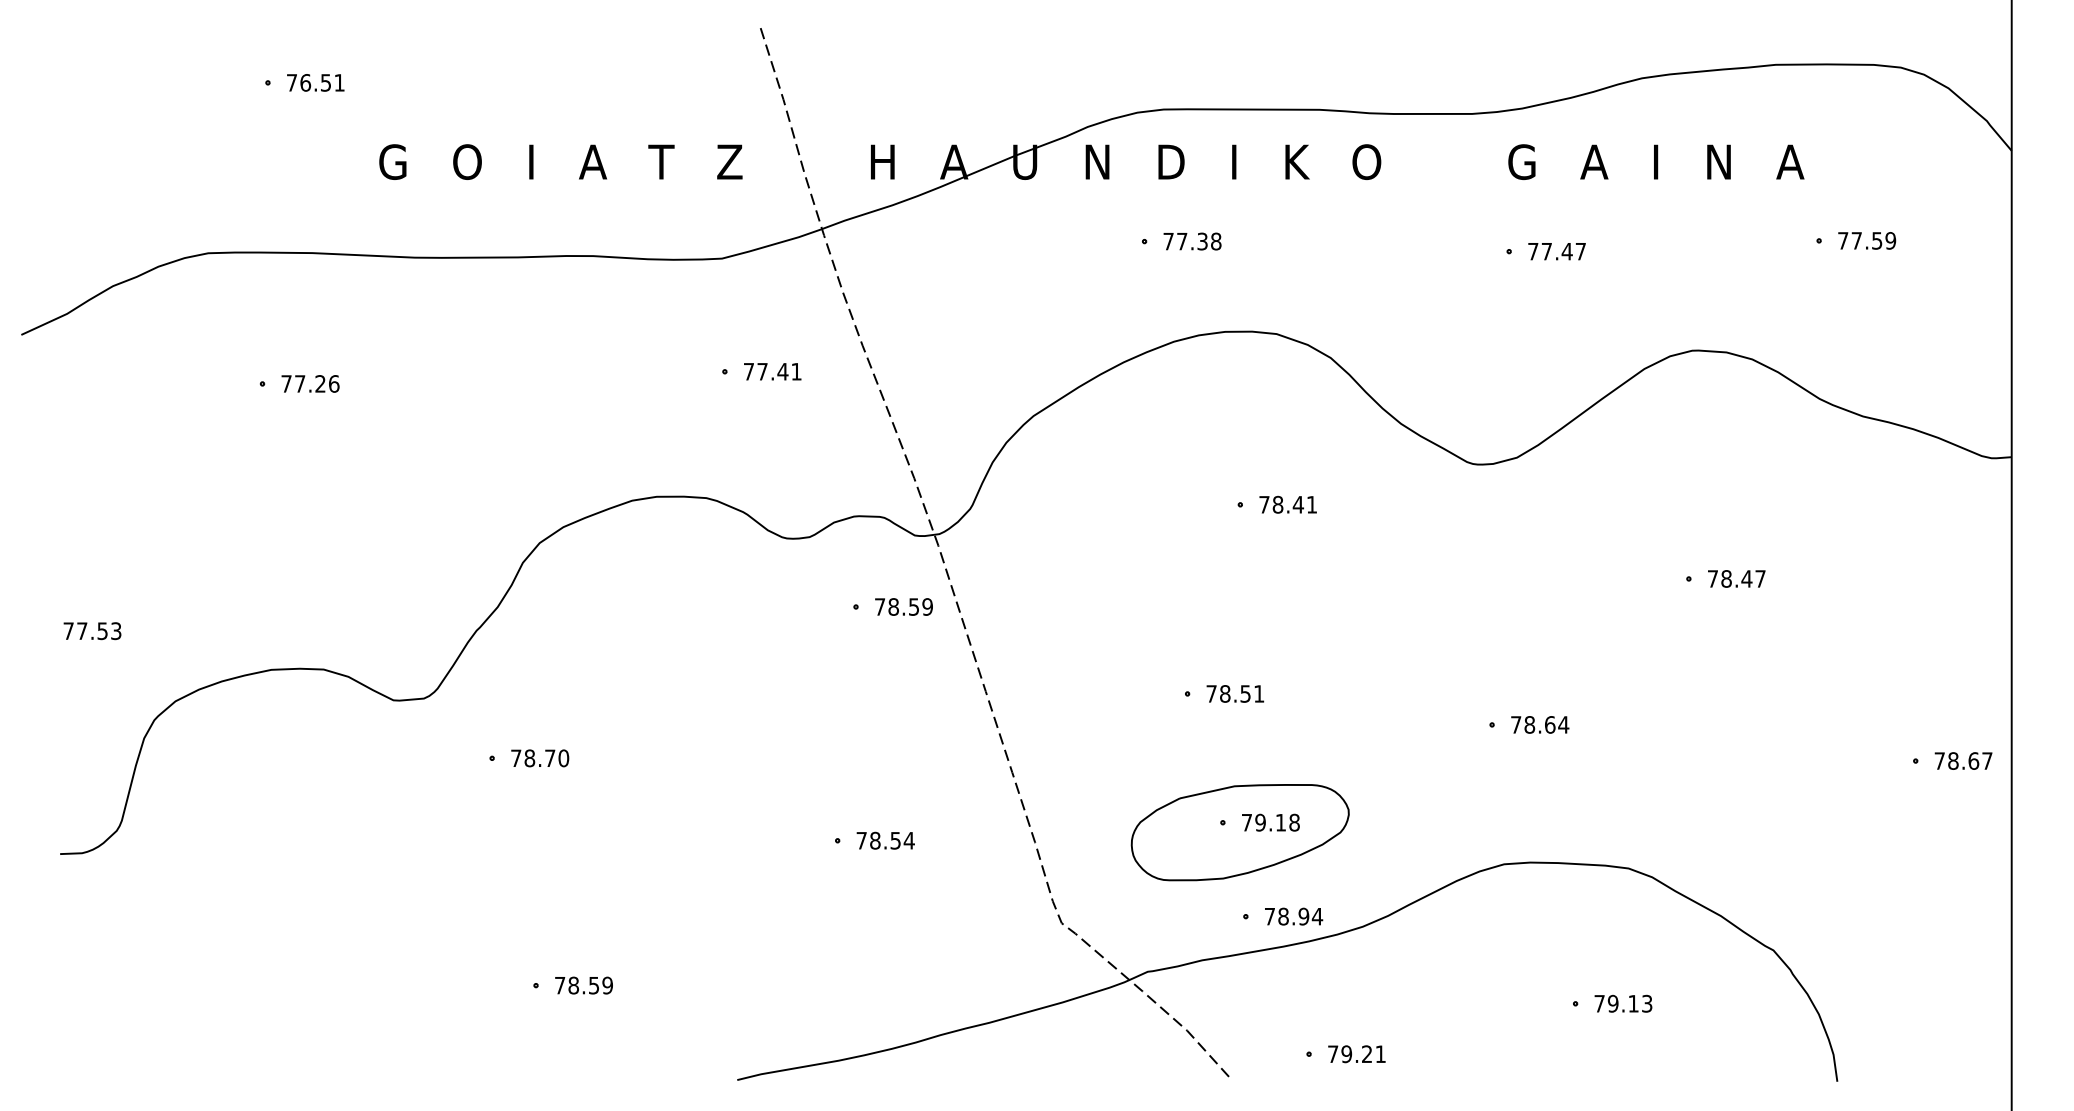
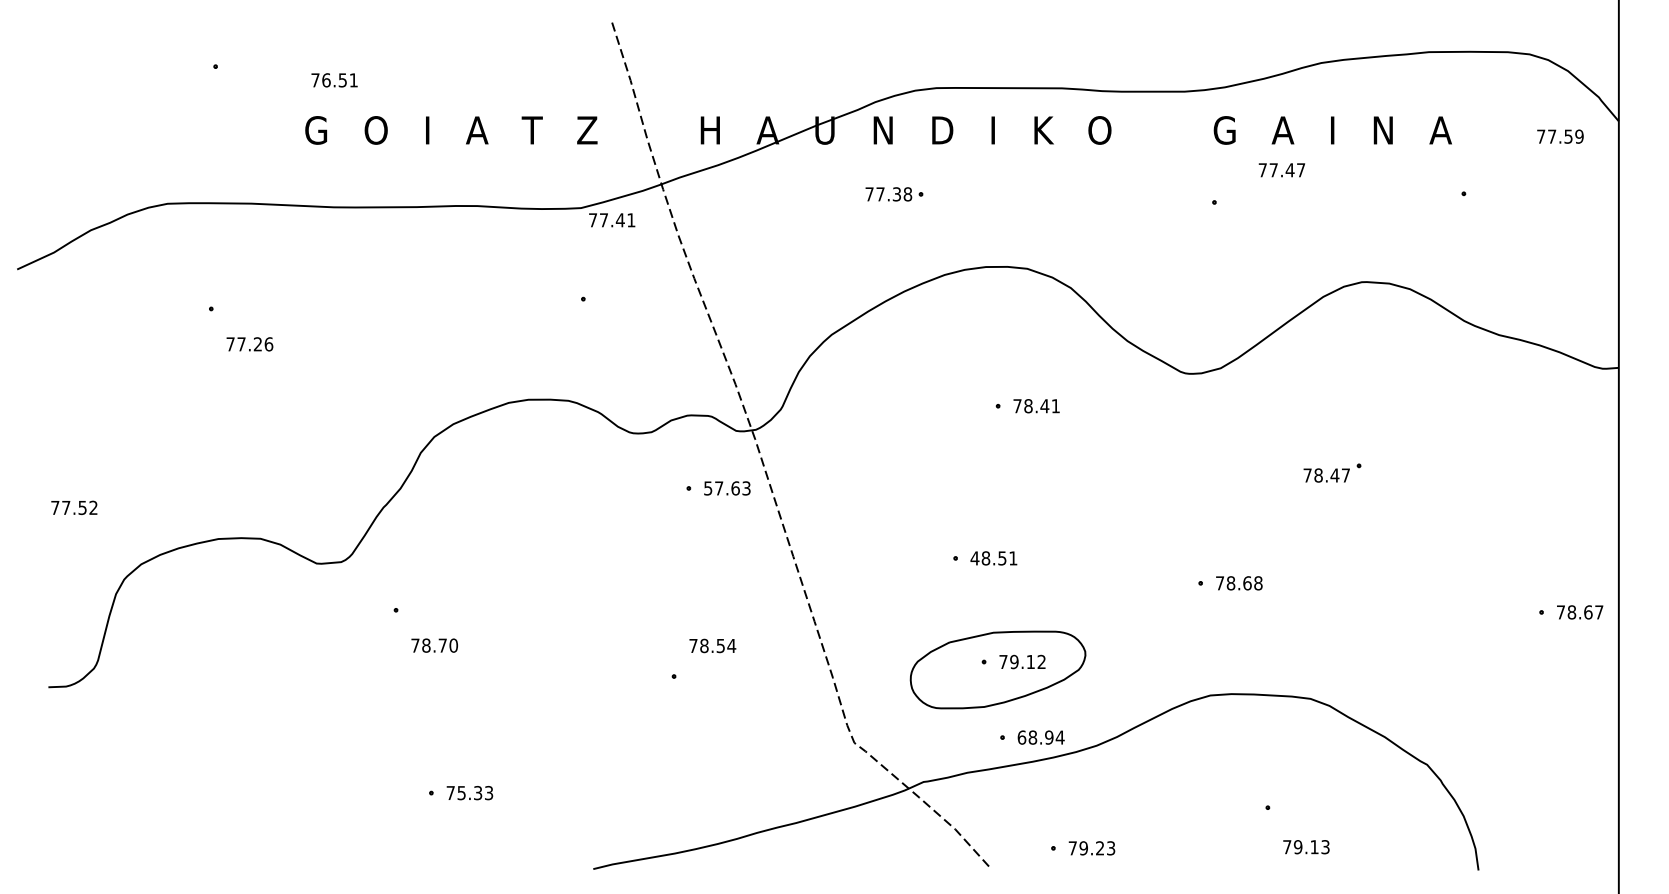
text: (315, 82) -> (334, 80), moved
text: (1867, 240) -> (1560, 136), moved
text: (1192, 241) -> (888, 194), moved
text: (1556, 251) -> (1281, 170), moved
text: (772, 371) -> (612, 220), moved
text: (310, 383) -> (249, 343), moved
text: (1736, 578) -> (1326, 475), moved
text: (903, 606) -> (727, 488), 78.59 -> 57.63
text: (116, 631) -> (93, 508), 77.53 -> 77.52
text: (1211, 693) -> (974, 558), 78.51 -> 48.51
text: (1563, 724) -> (1258, 582), 78.64 -> 78.68
text: (540, 758) -> (434, 645), moved
text: (1294, 822) -> (1041, 661), 79.18 -> 79.12
text: (885, 840) -> (712, 645), moved
text: (1269, 916) -> (1021, 737), 78.94 -> 68.94
text: (590, 985) -> (475, 793), 78.59 -> 75.33
text: (1623, 1003) -> (1306, 846), moved
text: (1380, 1054) -> (1110, 848), 79.21 -> 79.23

